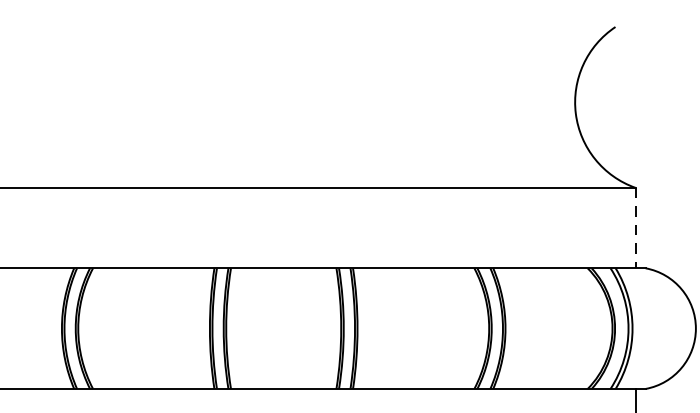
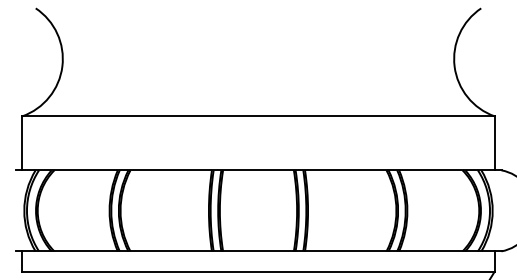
line: (635, 228) -> (494, 143), dashed -> solid

